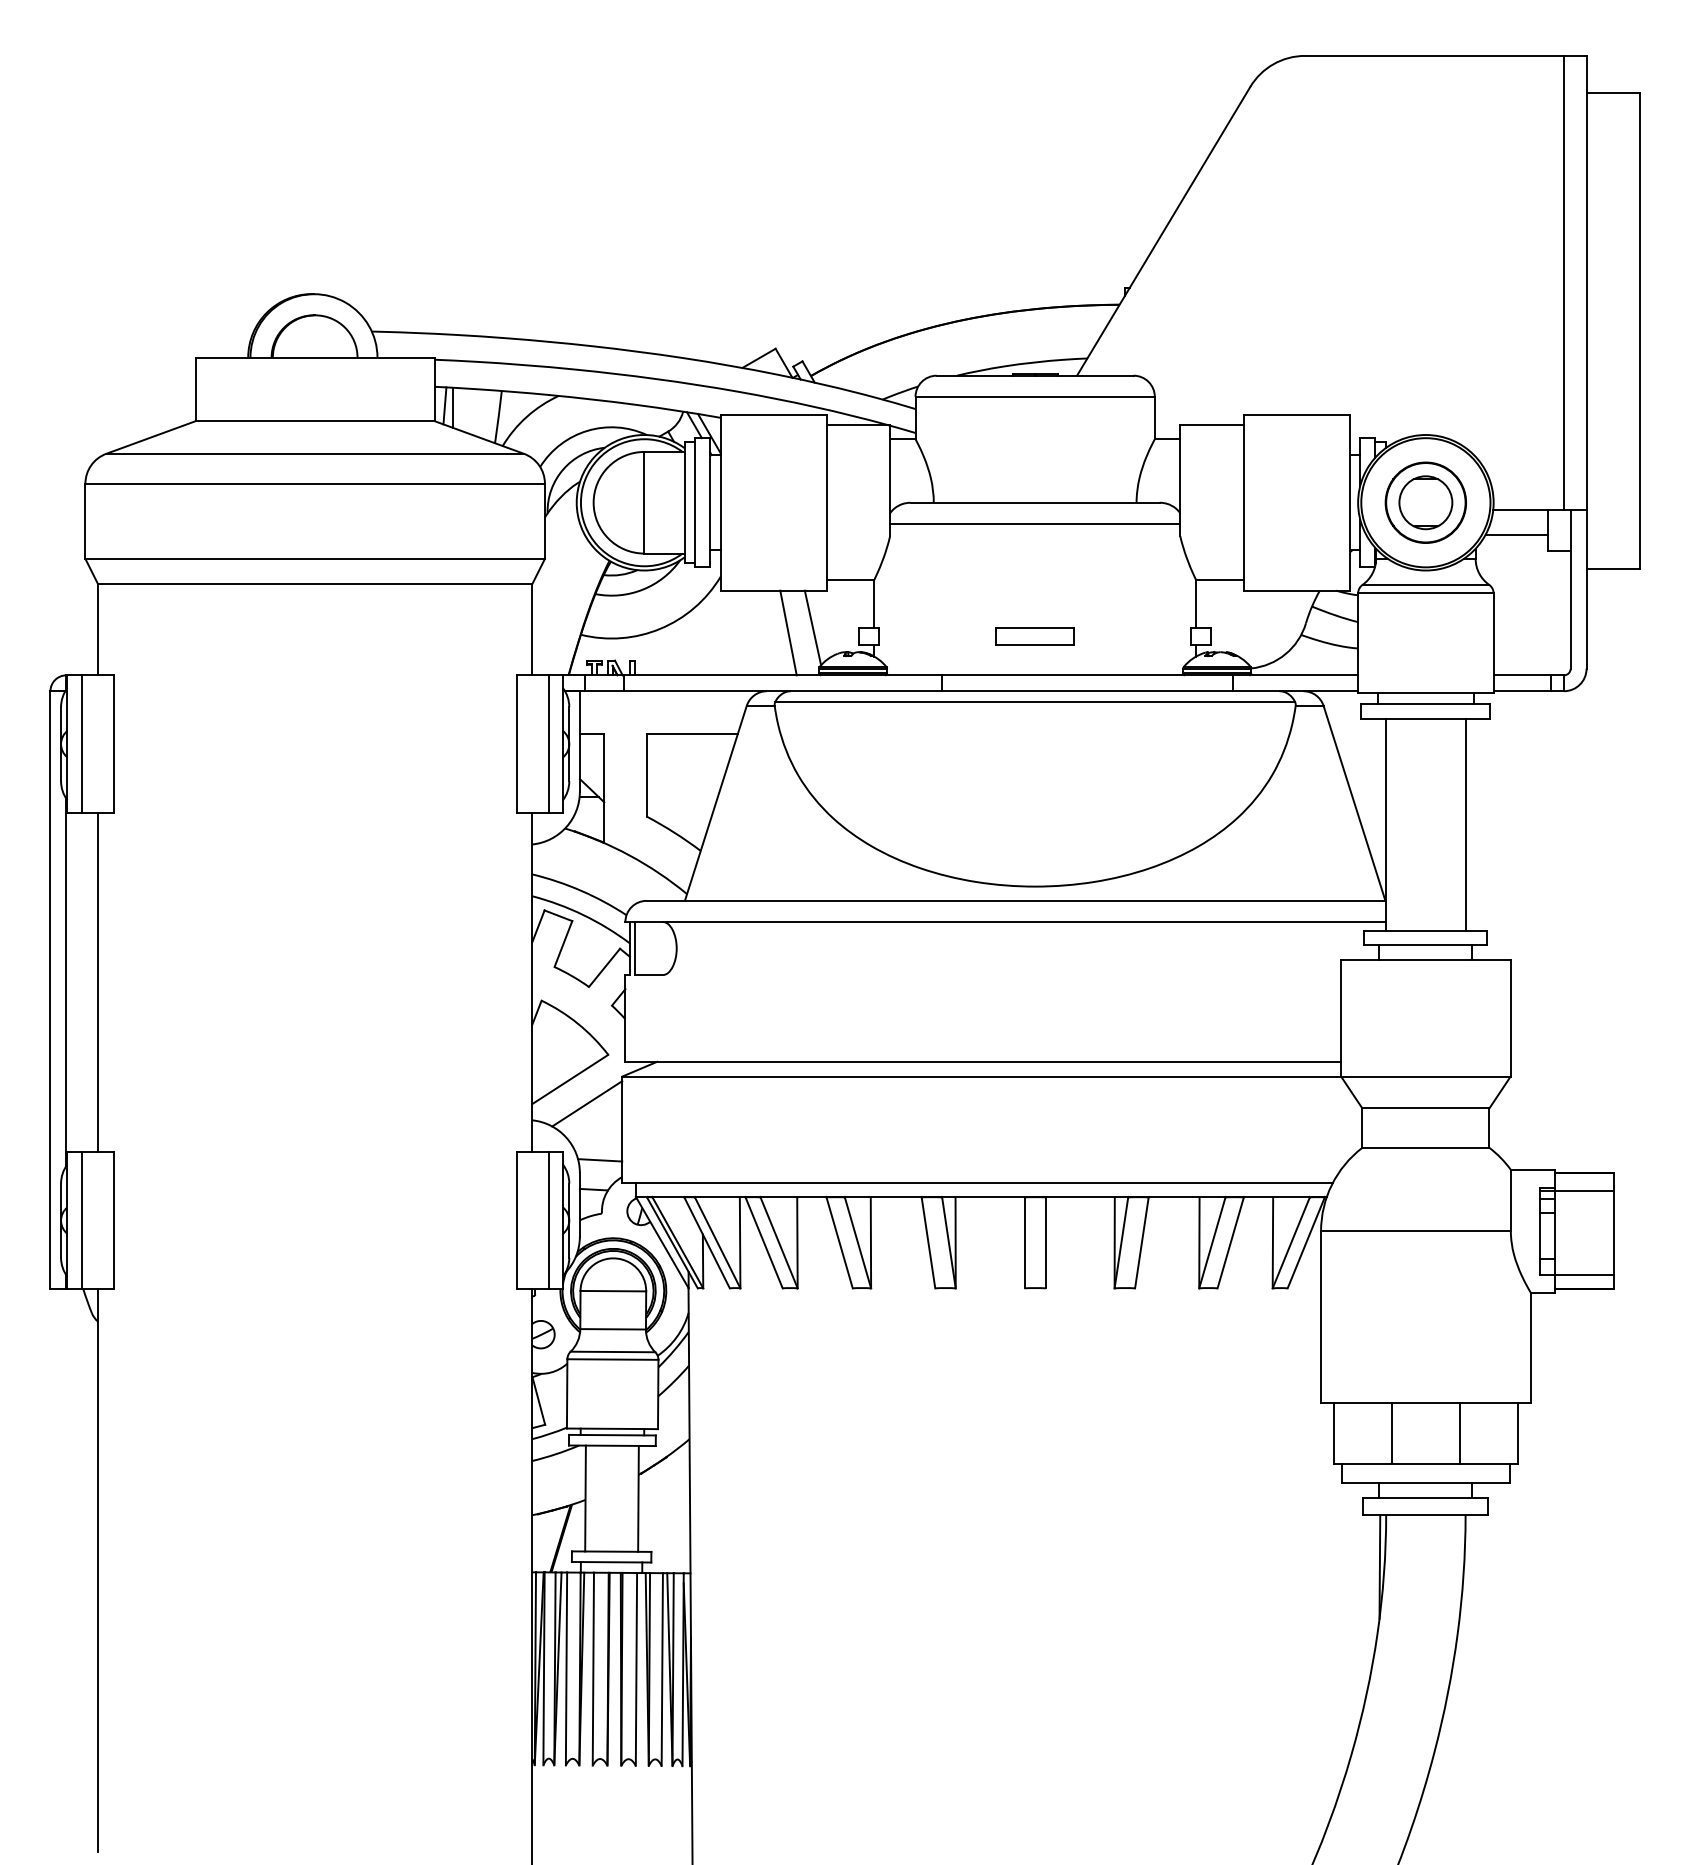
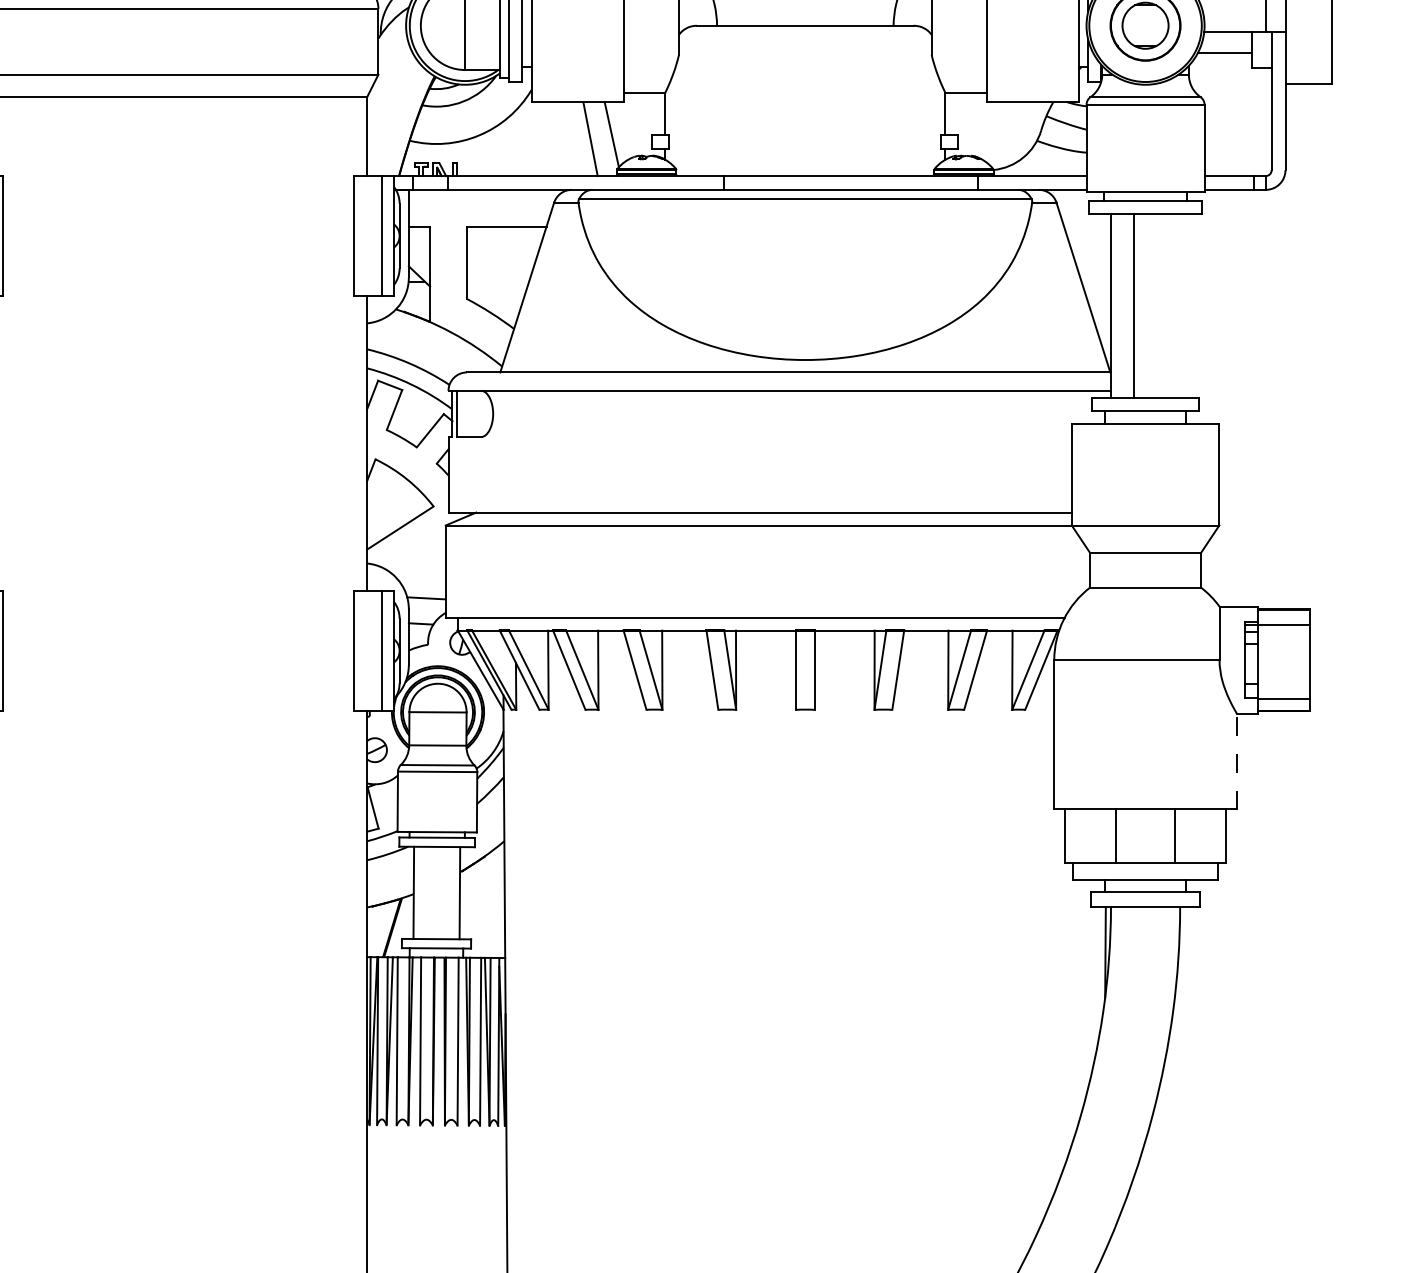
line: (1035, 523) -> (805, 43), removed
part: (1034, 636) -> (804, 142), removed
line: (1465, 824) -> (1133, 305), moved
line: (587, 1103) -> (415, 548), removed
line: (1530, 1347) -> (1236, 761), solid -> dashed

